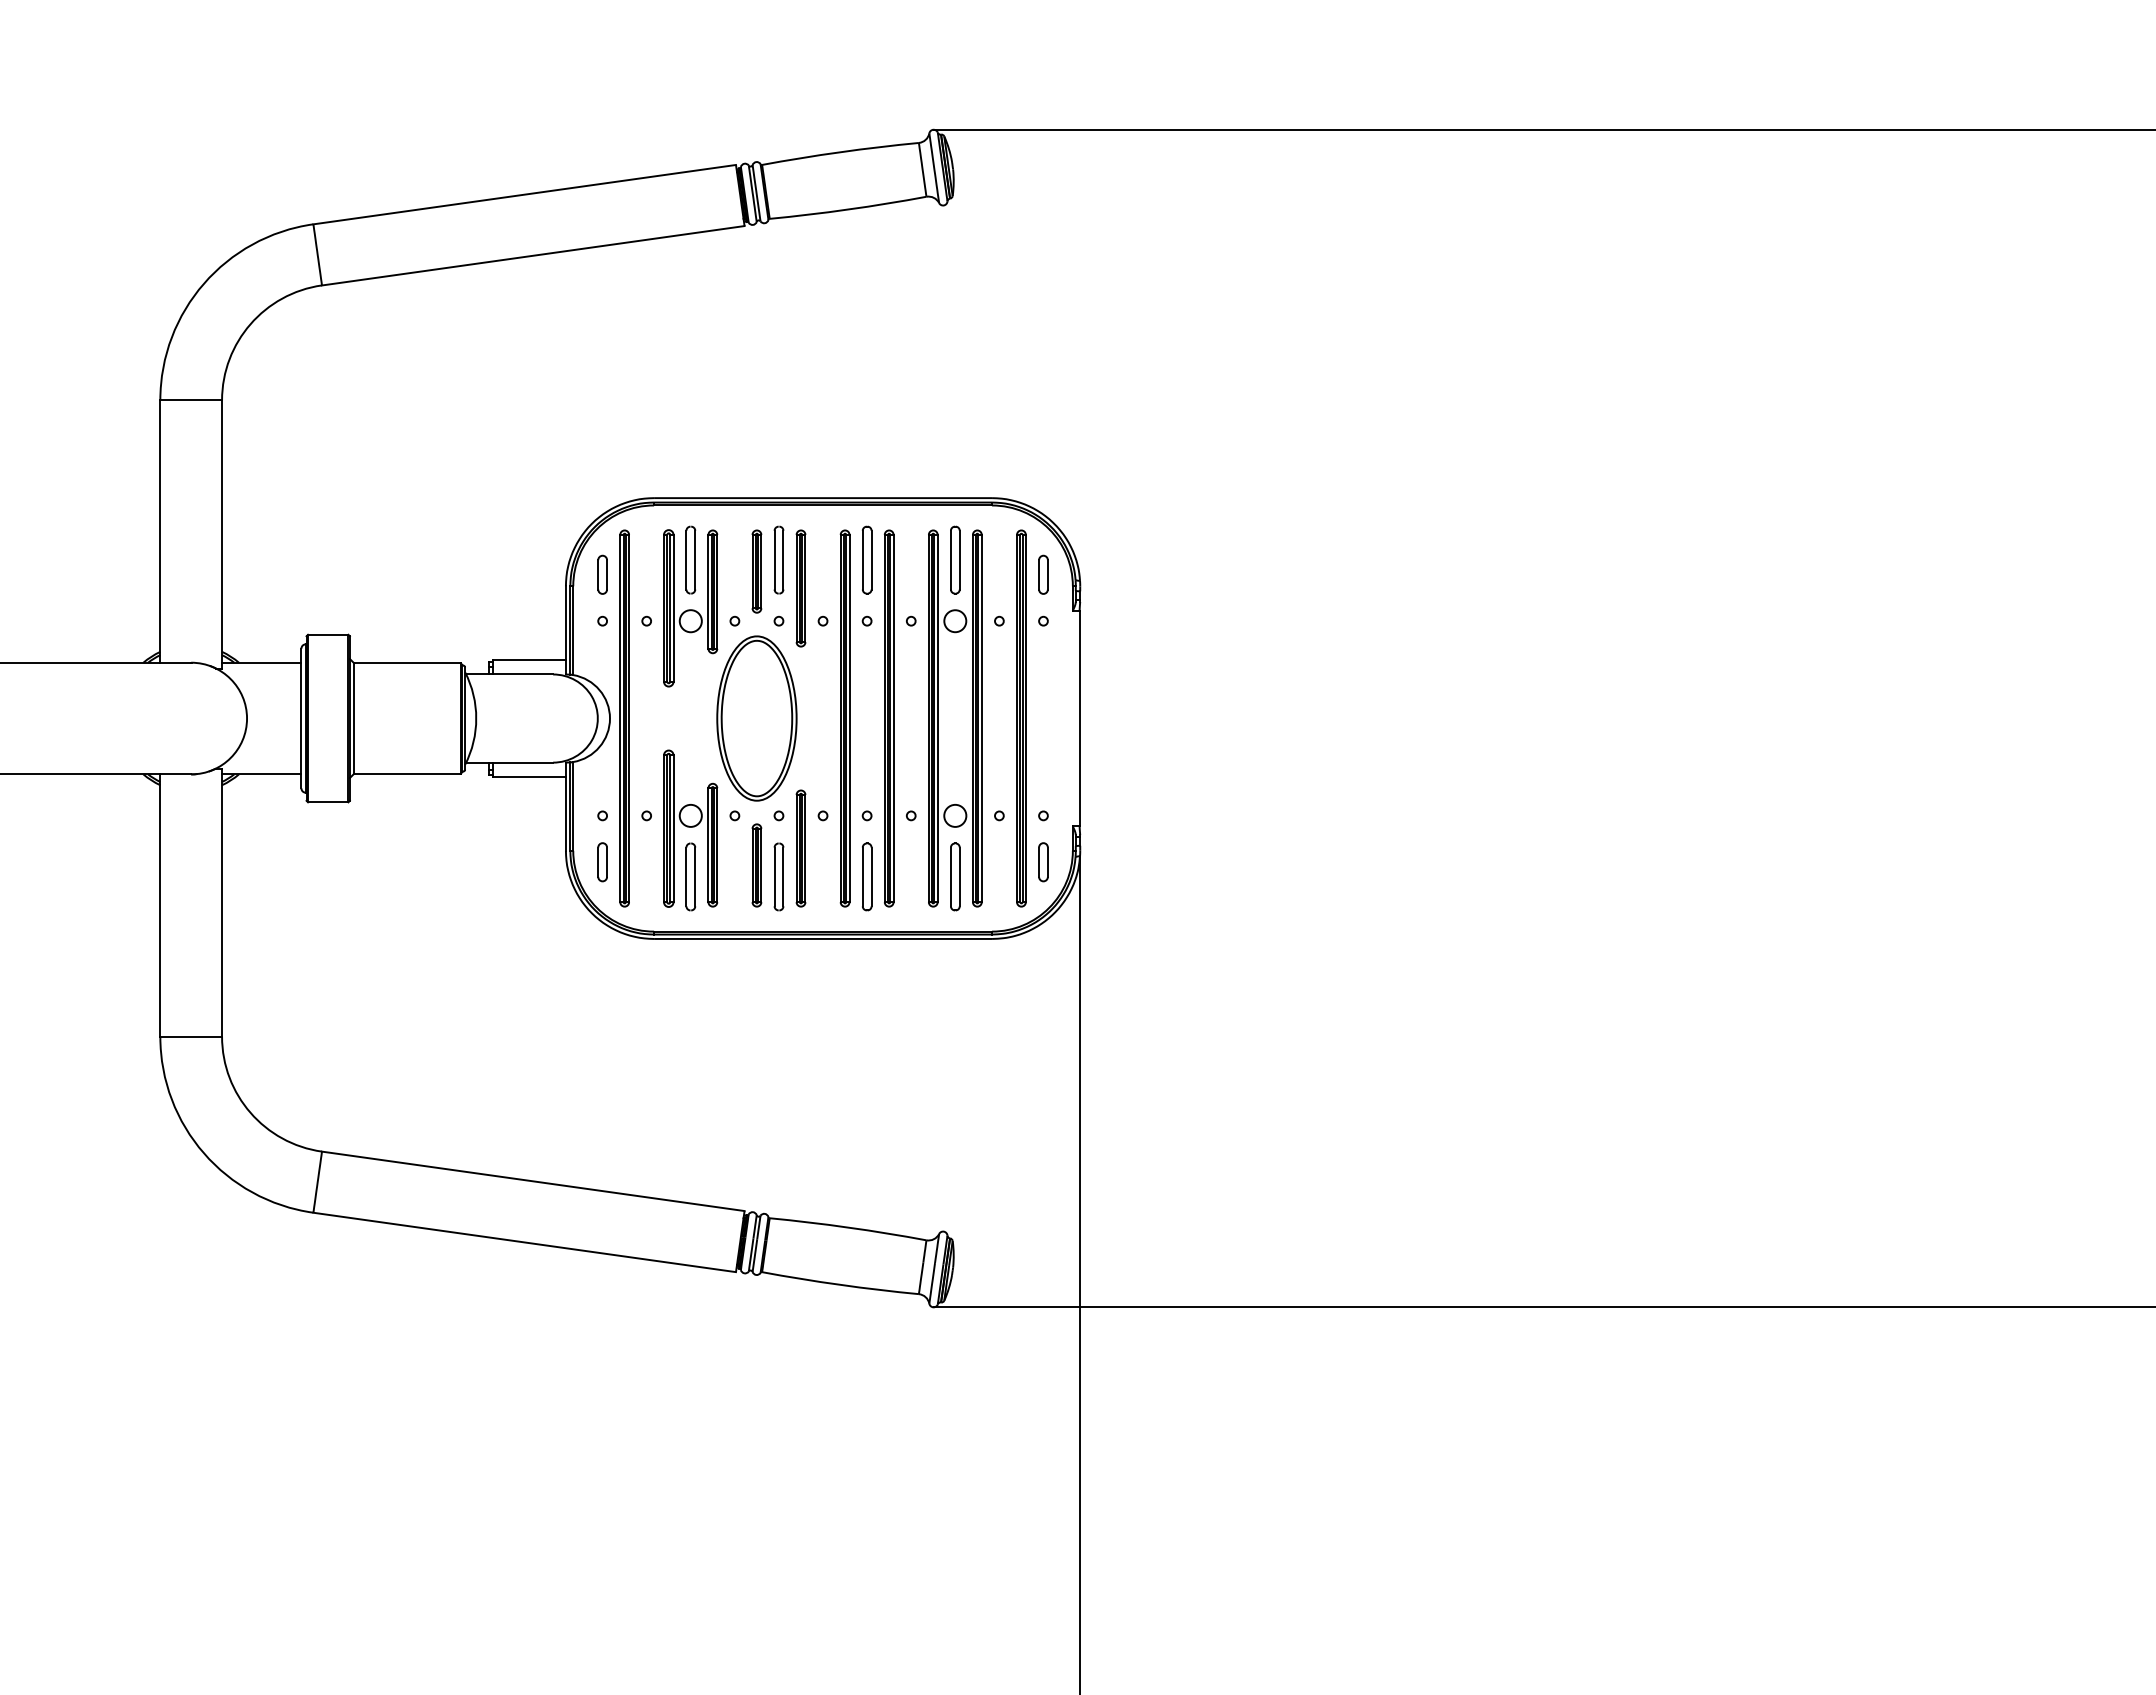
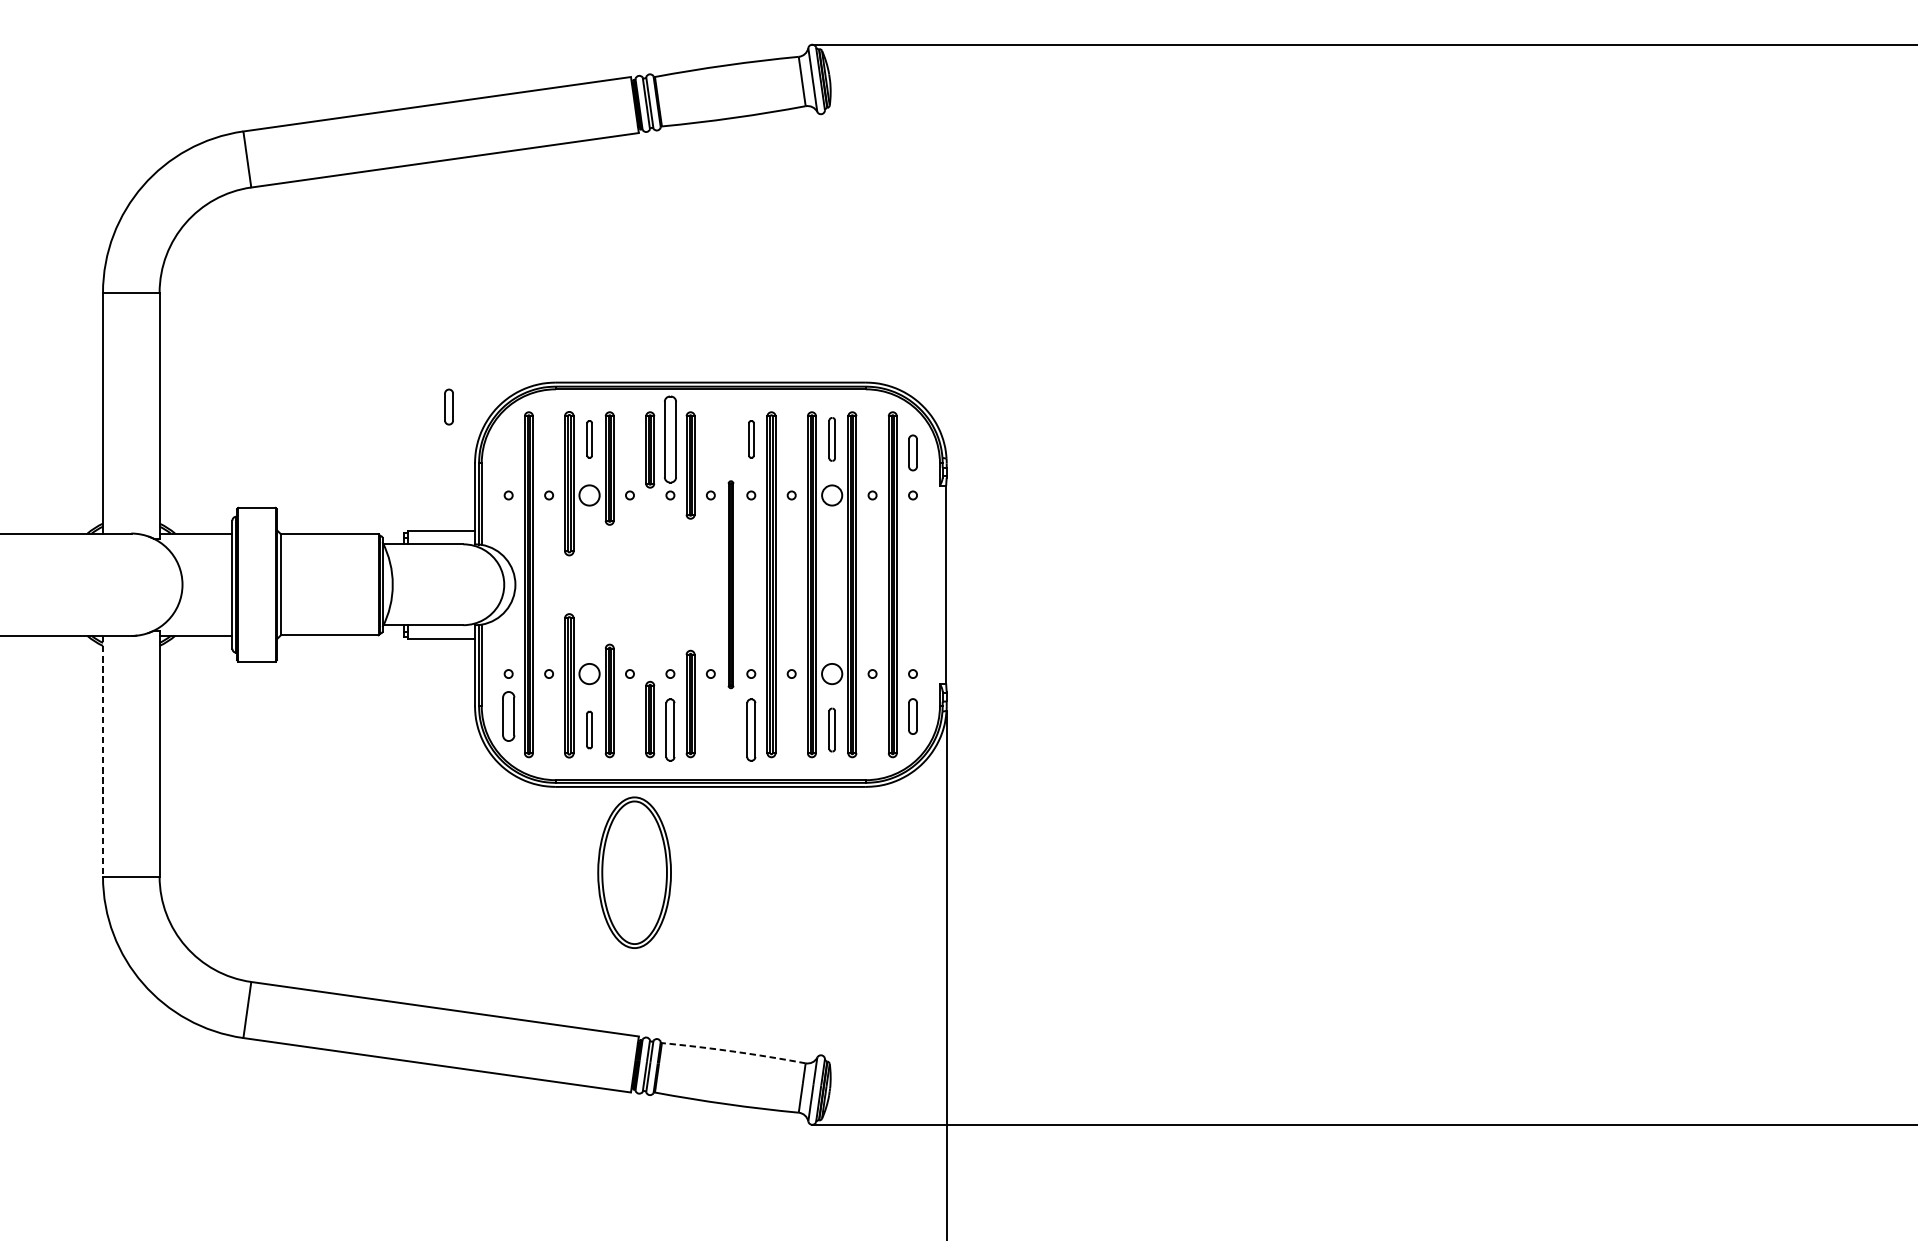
part: (690, 559) -> (589, 438), size x0.6
part: (778, 559) -> (669, 438), size x1.4
part: (867, 559) -> (751, 438), size x0.6
part: (955, 559) -> (832, 438), size x0.7
part: (602, 574) -> (448, 406), moved
part: (756, 718) -> (634, 872), moved
part: (844, 718) -> (730, 584), size x0.6
part: (602, 862) -> (508, 716), size x1.4
part: (690, 876) -> (589, 729), size x0.6
part: (955, 876) -> (832, 729), size x0.7
line: (160, 906) -> (103, 757), solid -> dashed
arc: (848, 1227) -> (734, 1051), solid -> dashed

